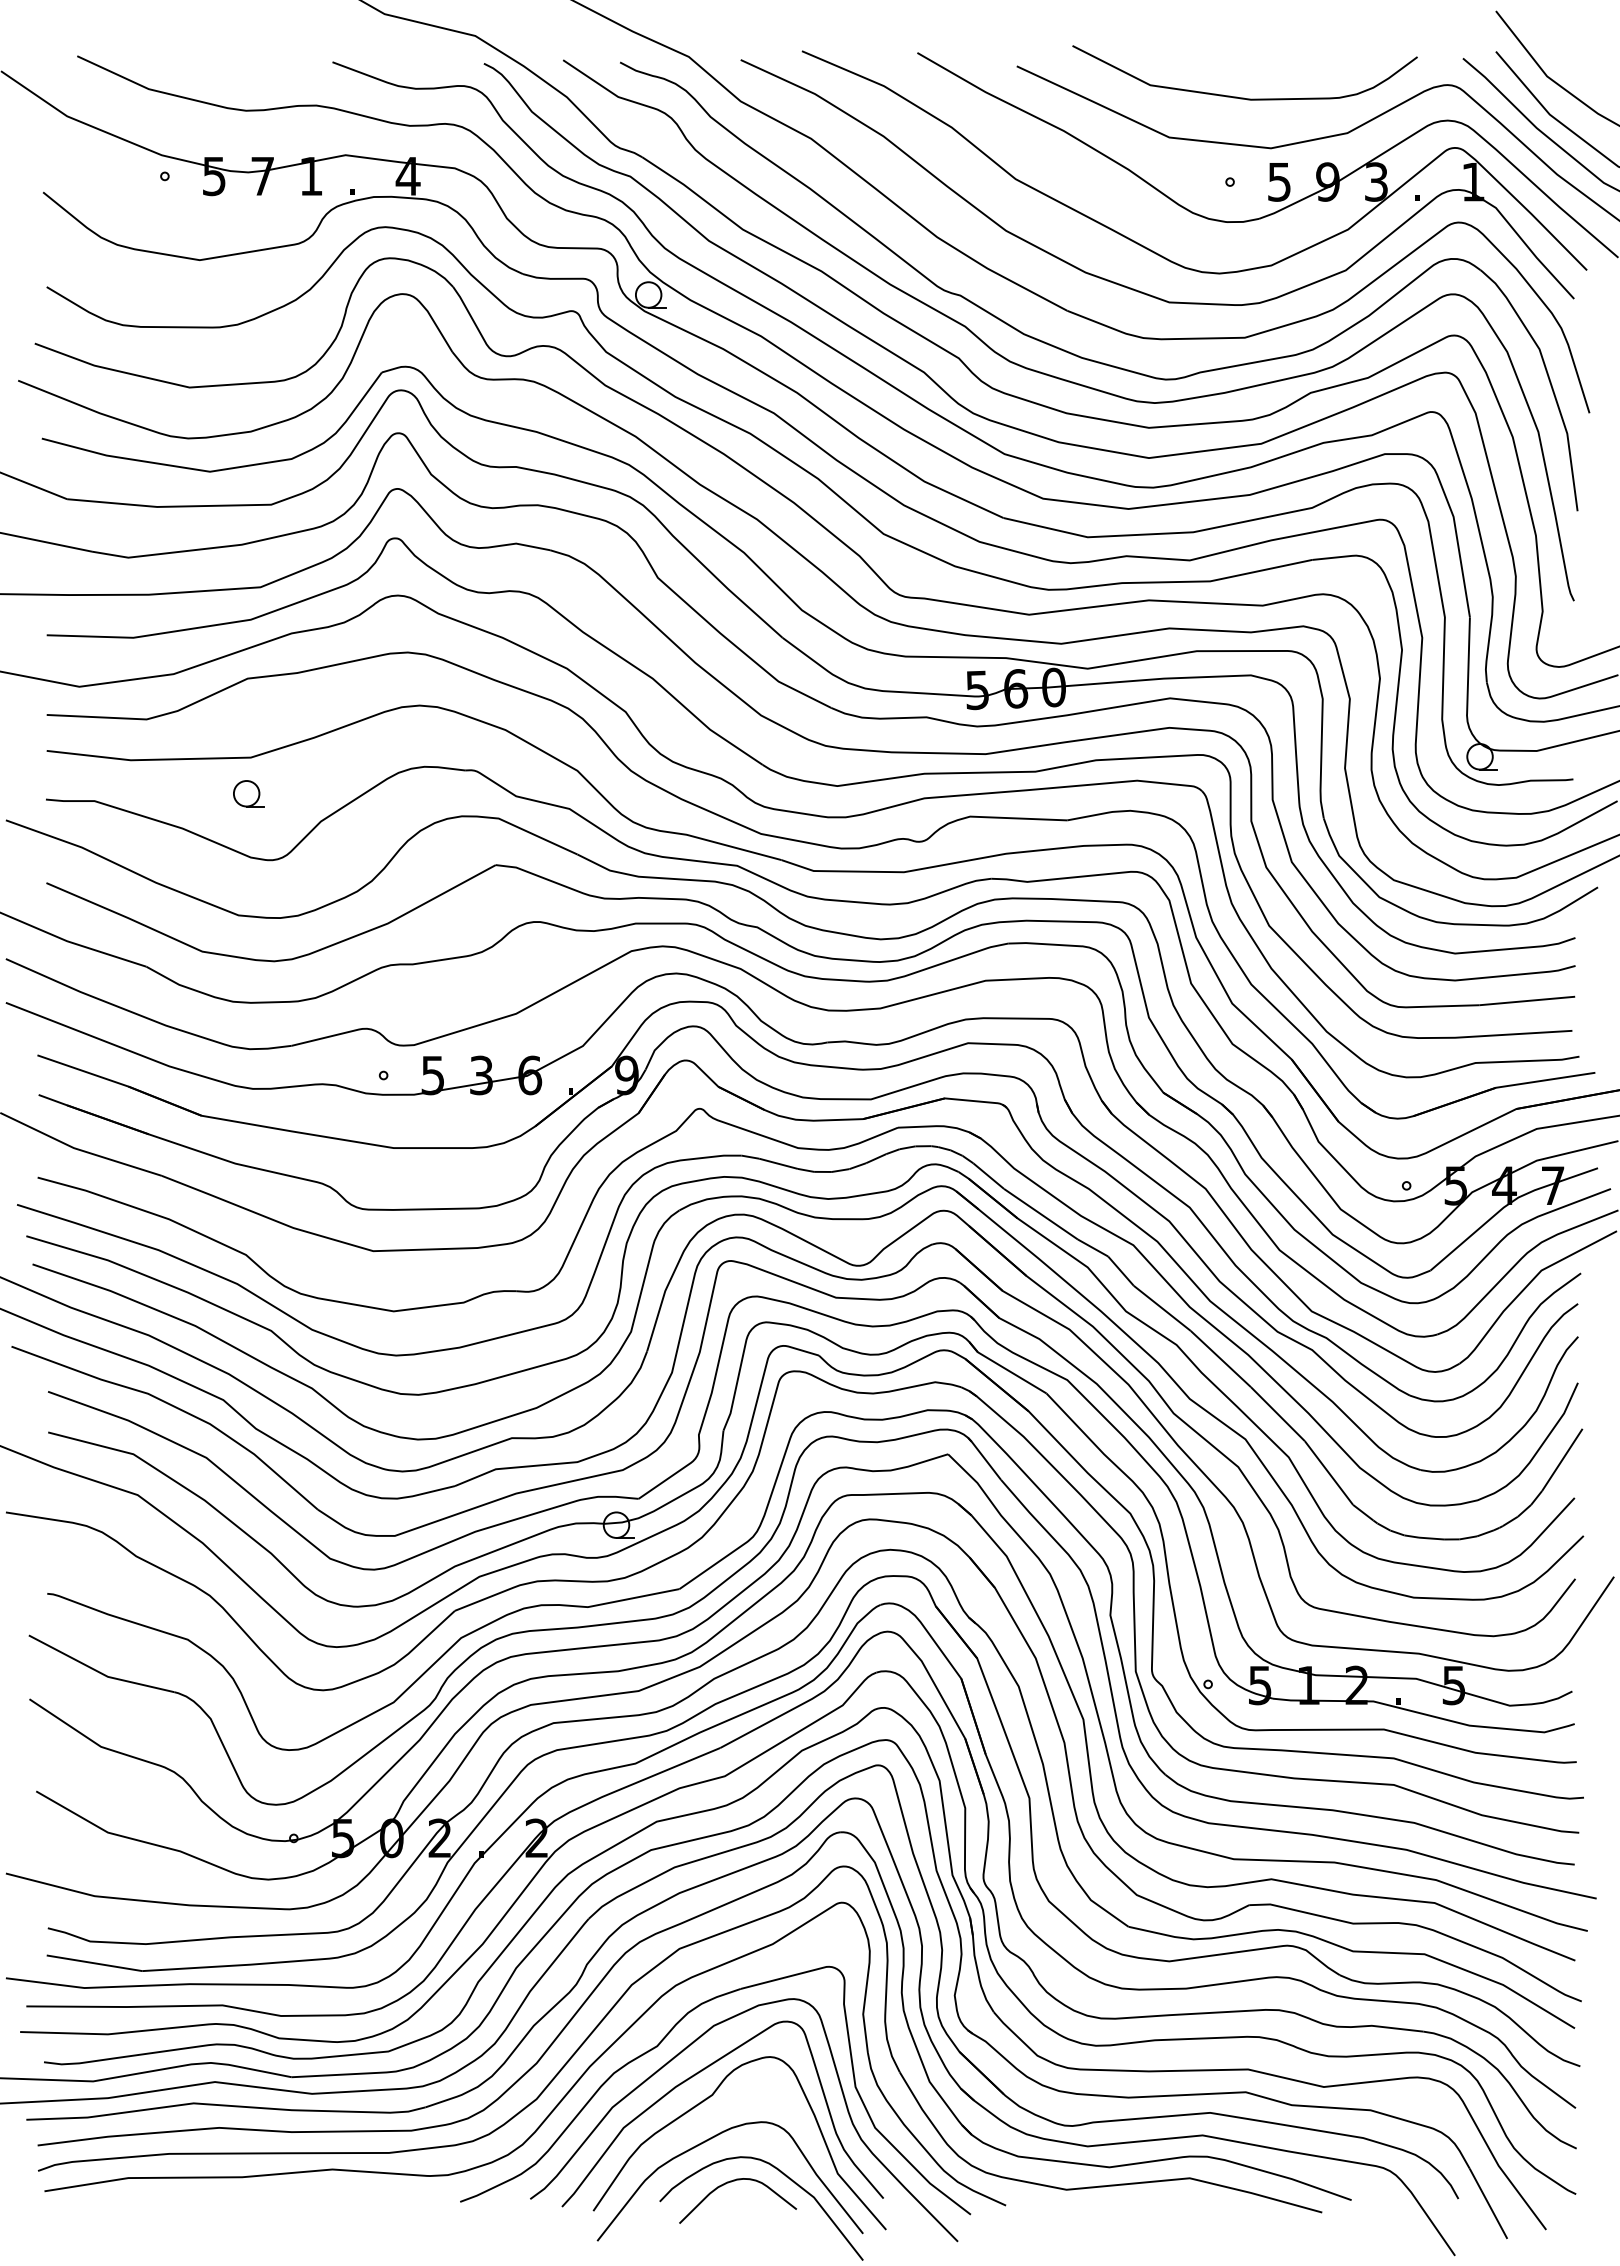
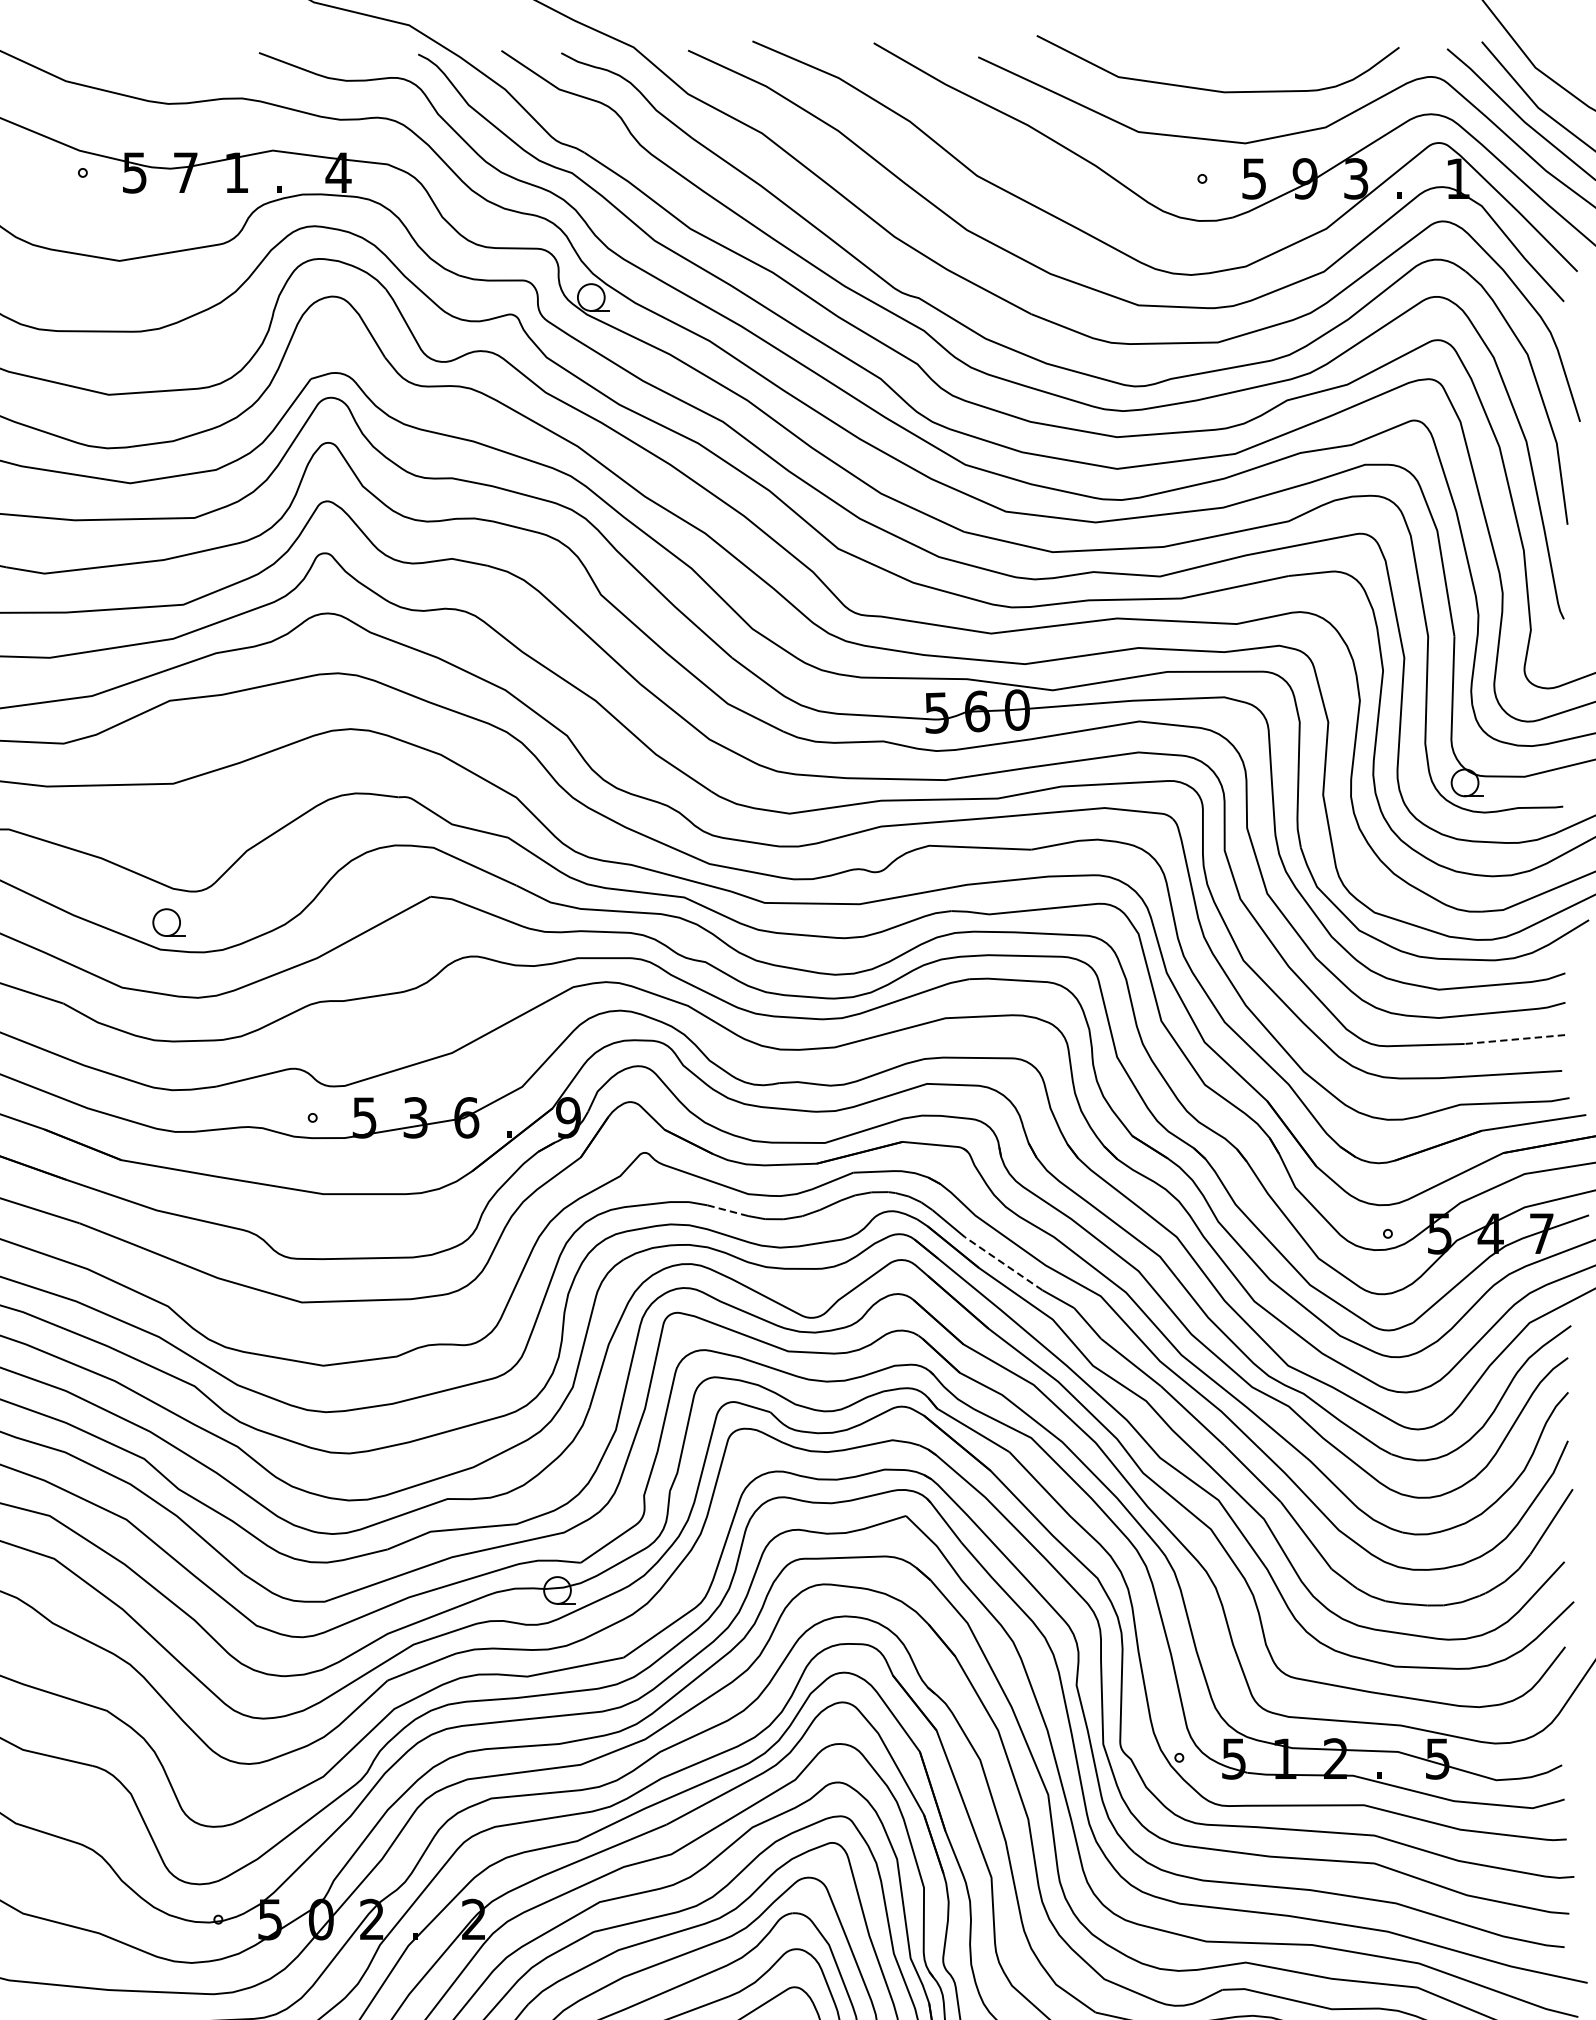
part: (248, 793) -> (168, 922), moved
line: (1527, 1000) -> (1514, 1039), solid -> dashed
line: (778, 1163) -> (727, 1210), solid -> dashed
line: (1040, 1214) -> (1003, 1263), solid -> dashed

